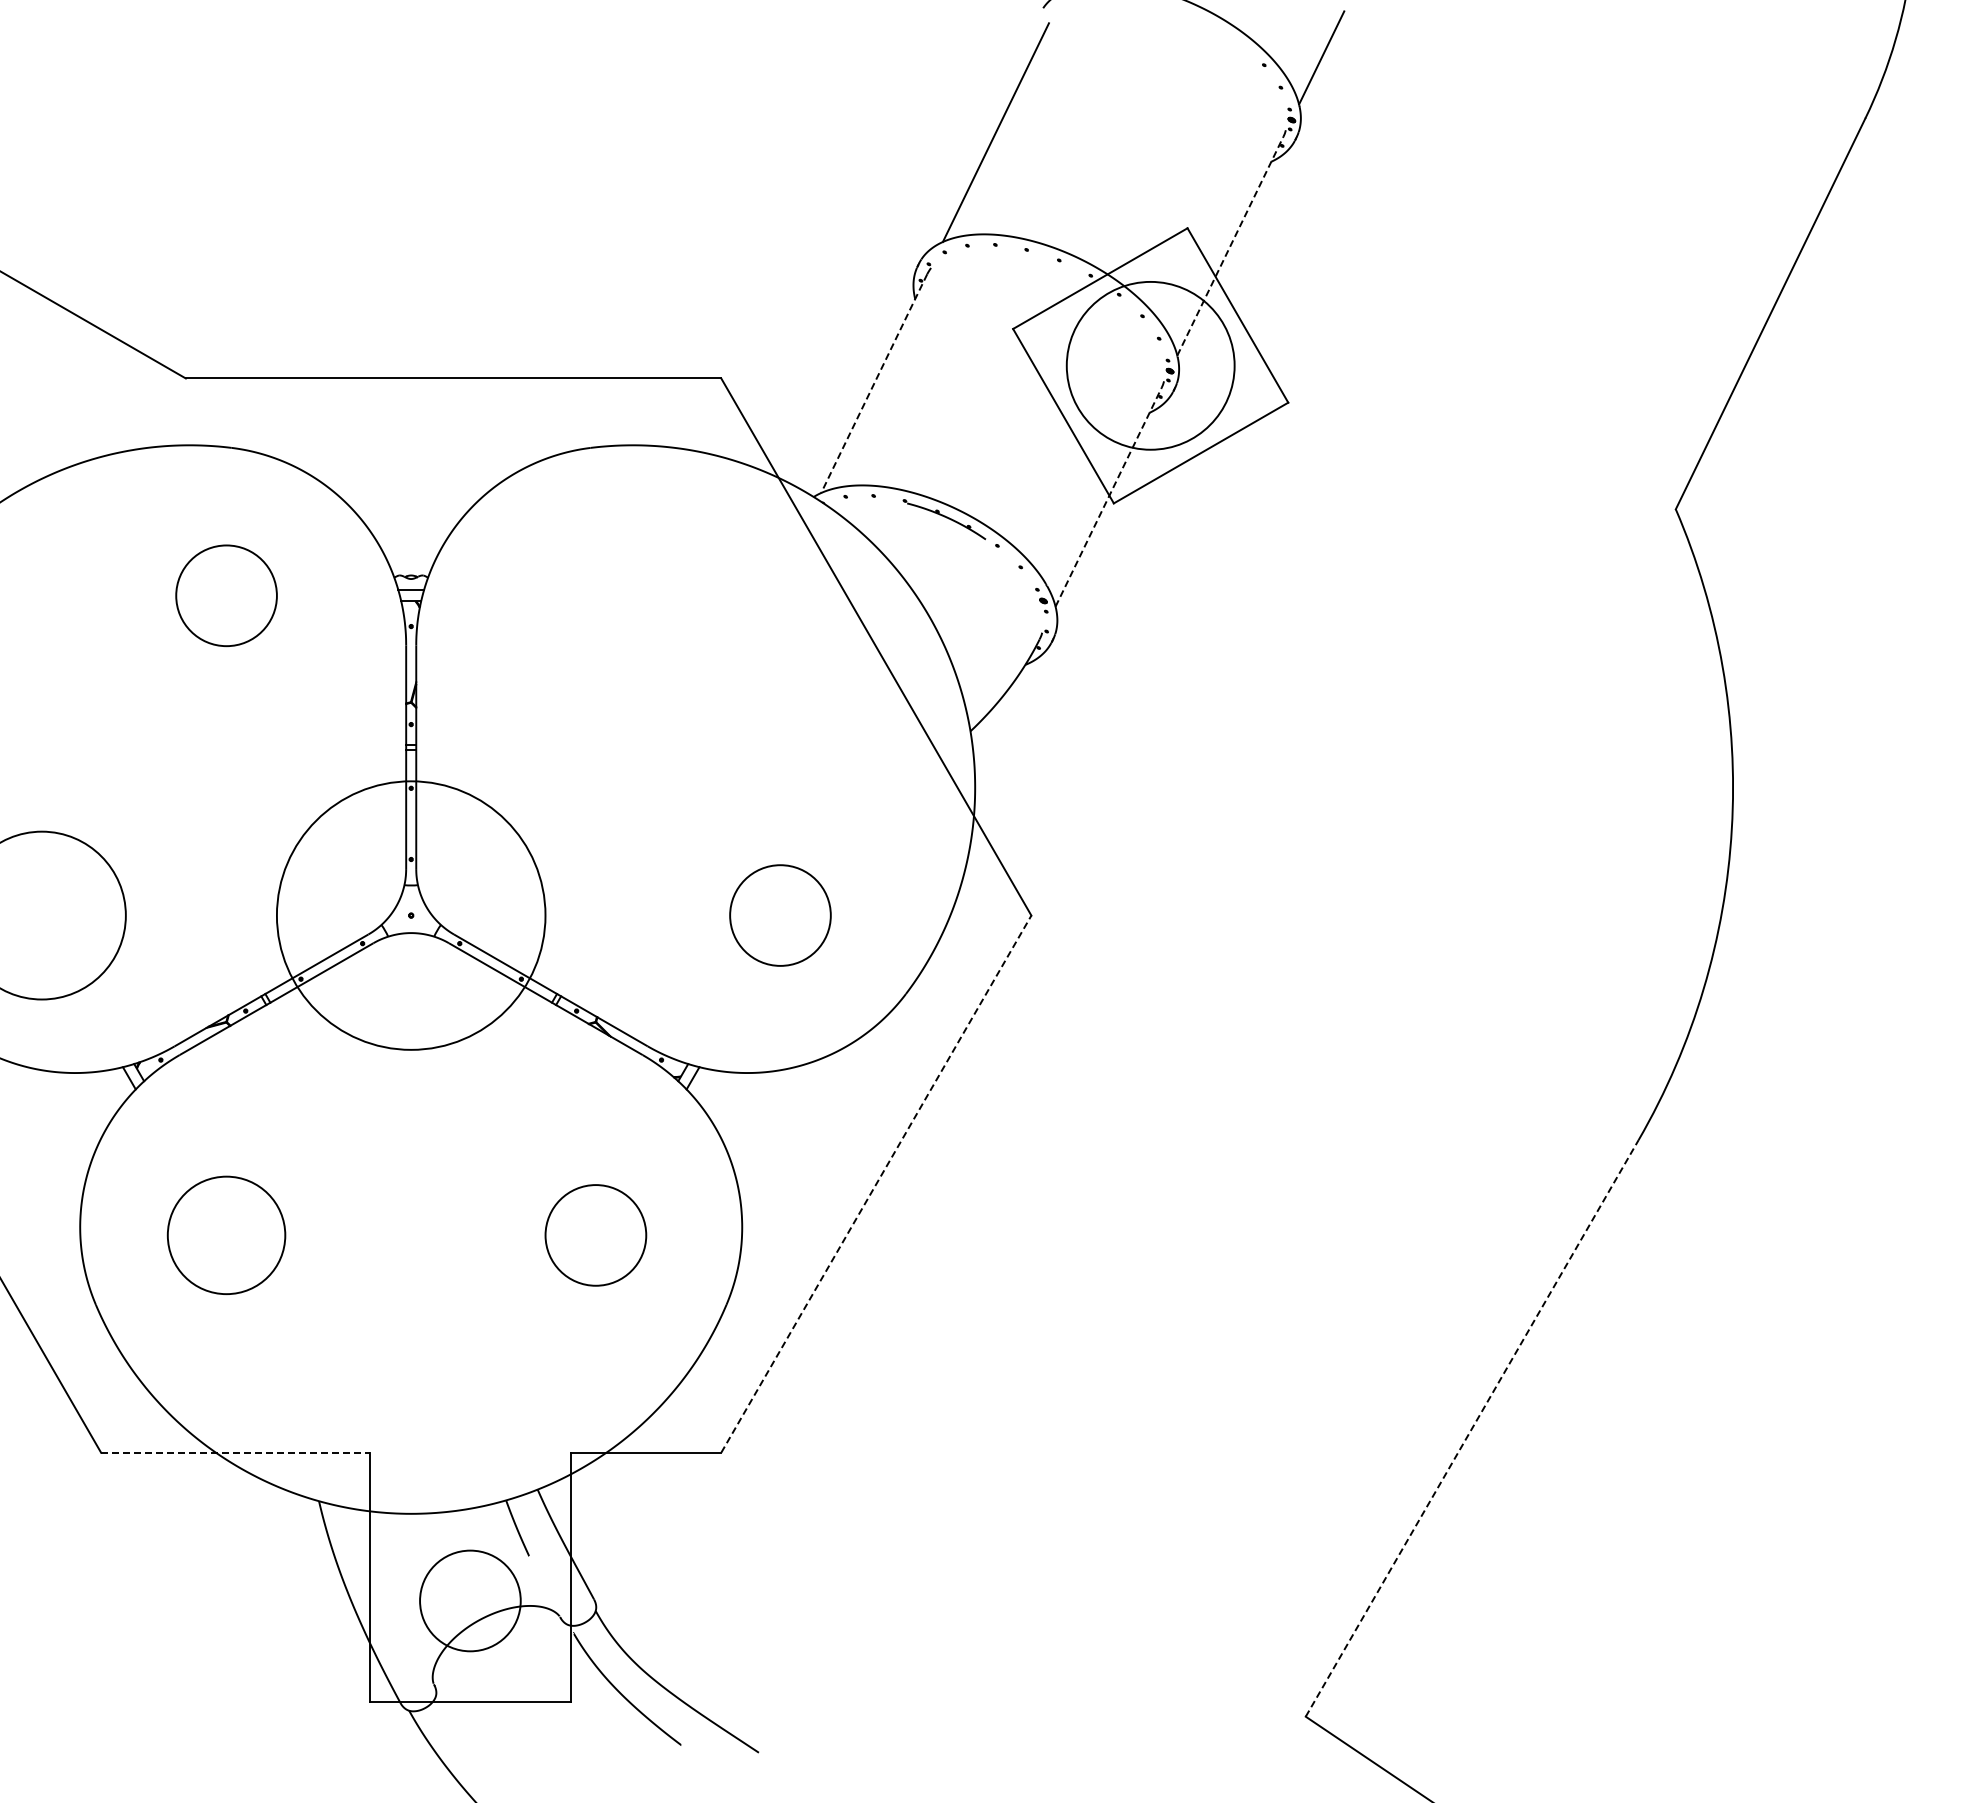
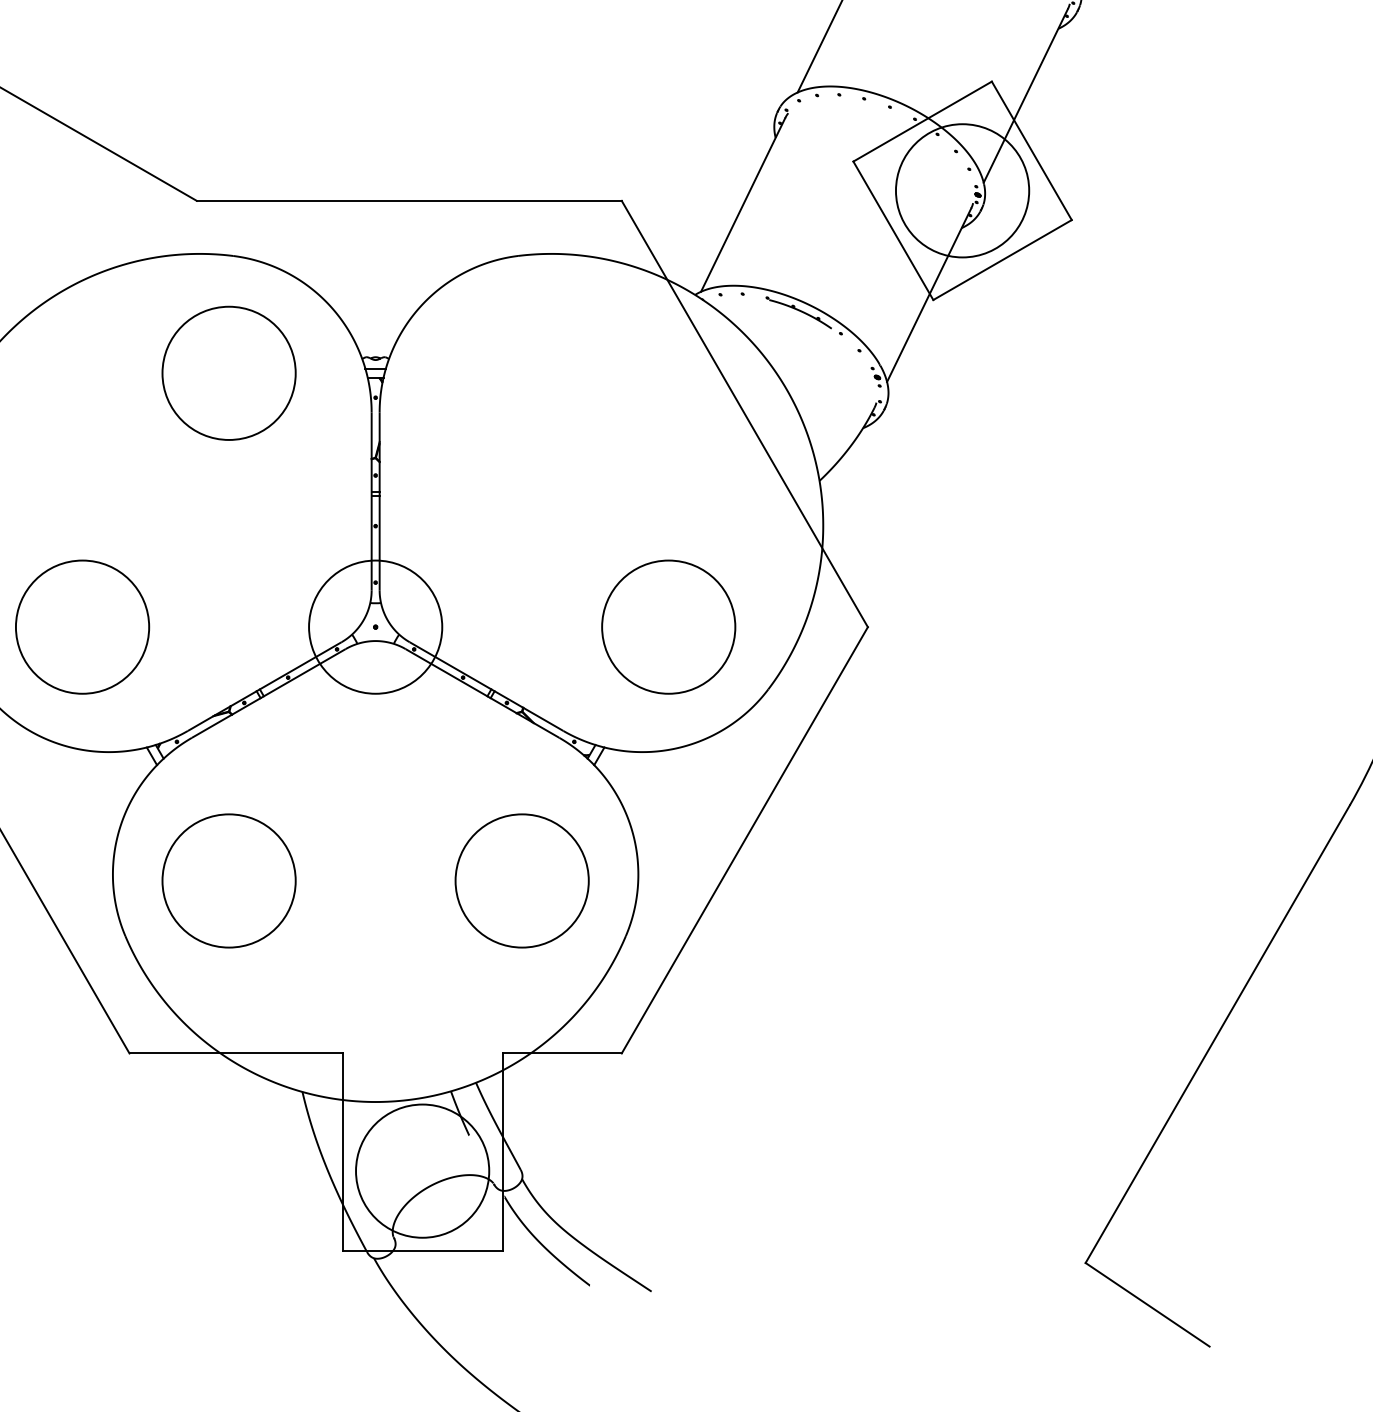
line: (1230, 246) -> (1025, 96), dashed -> solid
line: (874, 383) -> (743, 204), dashed -> solid
line: (1108, 497) -> (929, 295), dashed -> solid
circle: (226, 595) -> (229, 373), size x1.67
circle: (411, 915) -> (375, 627), size x0.62
circle: (780, 915) -> (668, 627), size x1.67
line: (876, 1183) -> (744, 839), dashed -> solid
circle: (226, 1235) -> (229, 881), size x1.43
circle: (595, 1235) -> (521, 881), size x1.67
line: (1472, 1428) -> (1217, 1034), dashed -> solid
line: (235, 1452) -> (236, 1053), dashed -> solid
circle: (470, 1600) -> (422, 1170), size x1.67

